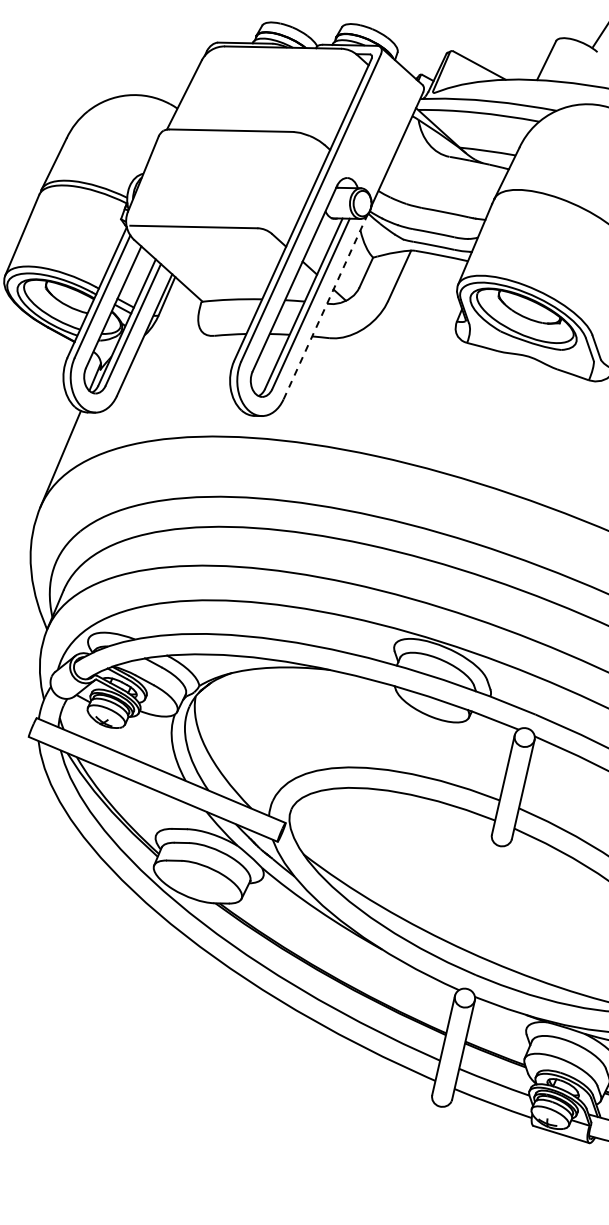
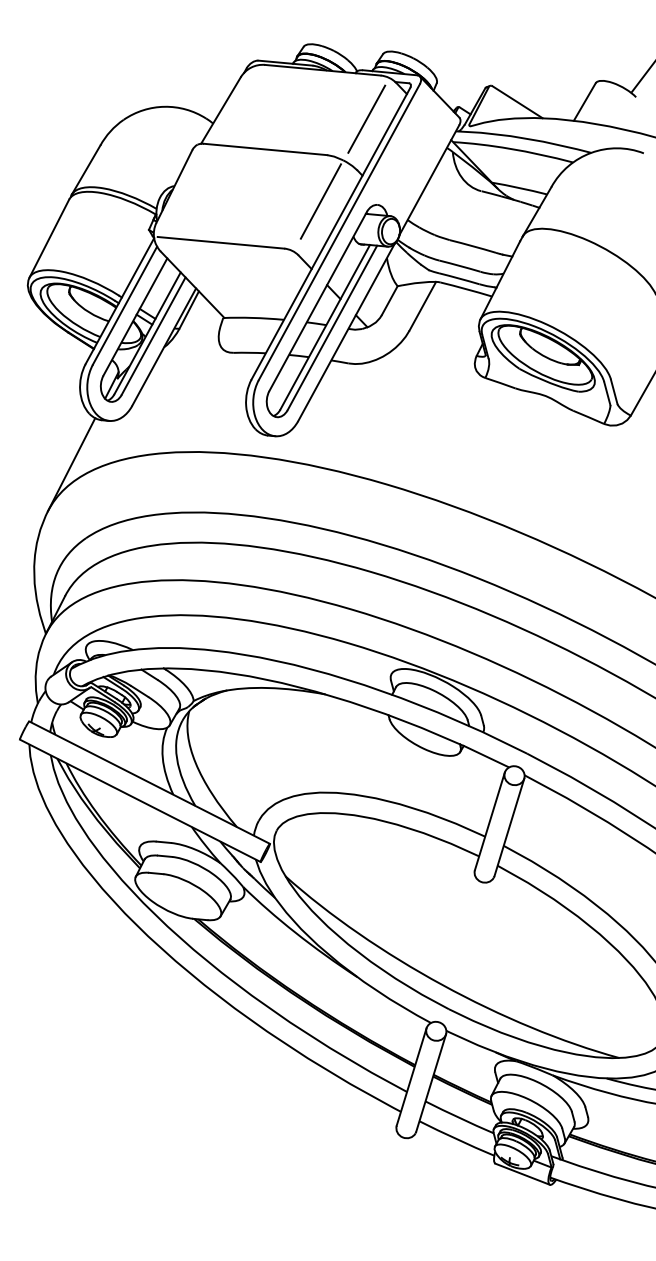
line: (330, 92) -> (366, 118), added
line: (290, 178) -> (320, 201), added
line: (325, 307) -> (346, 332), dashed -> solid

